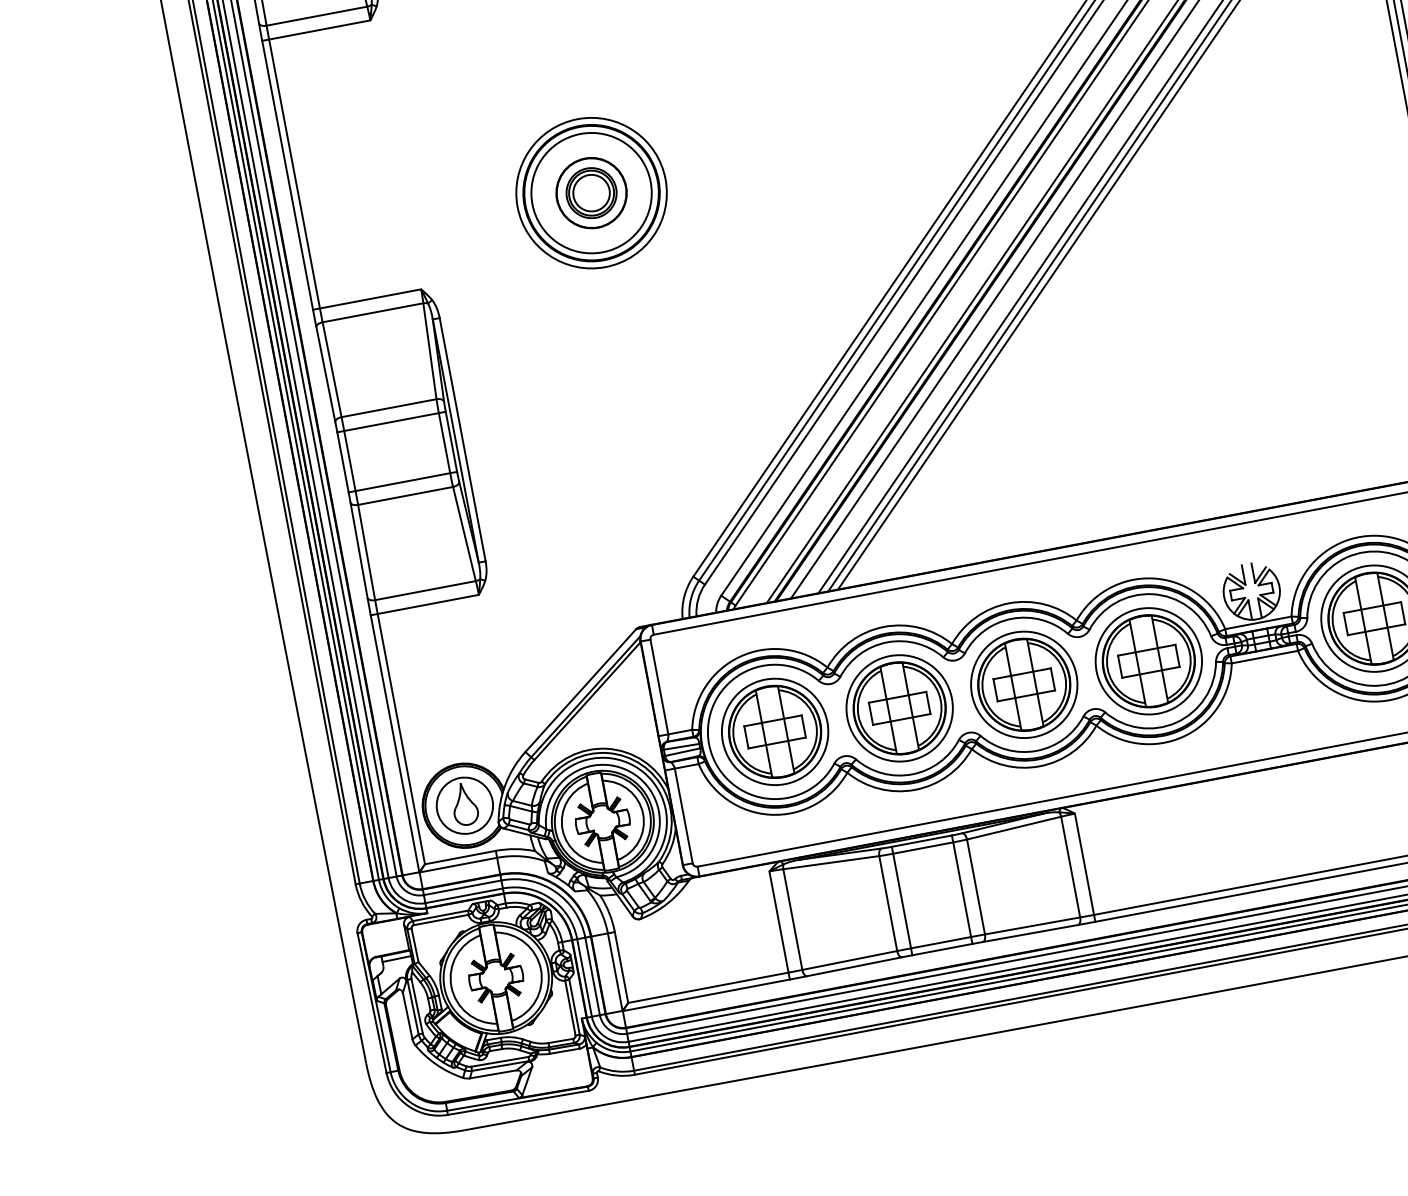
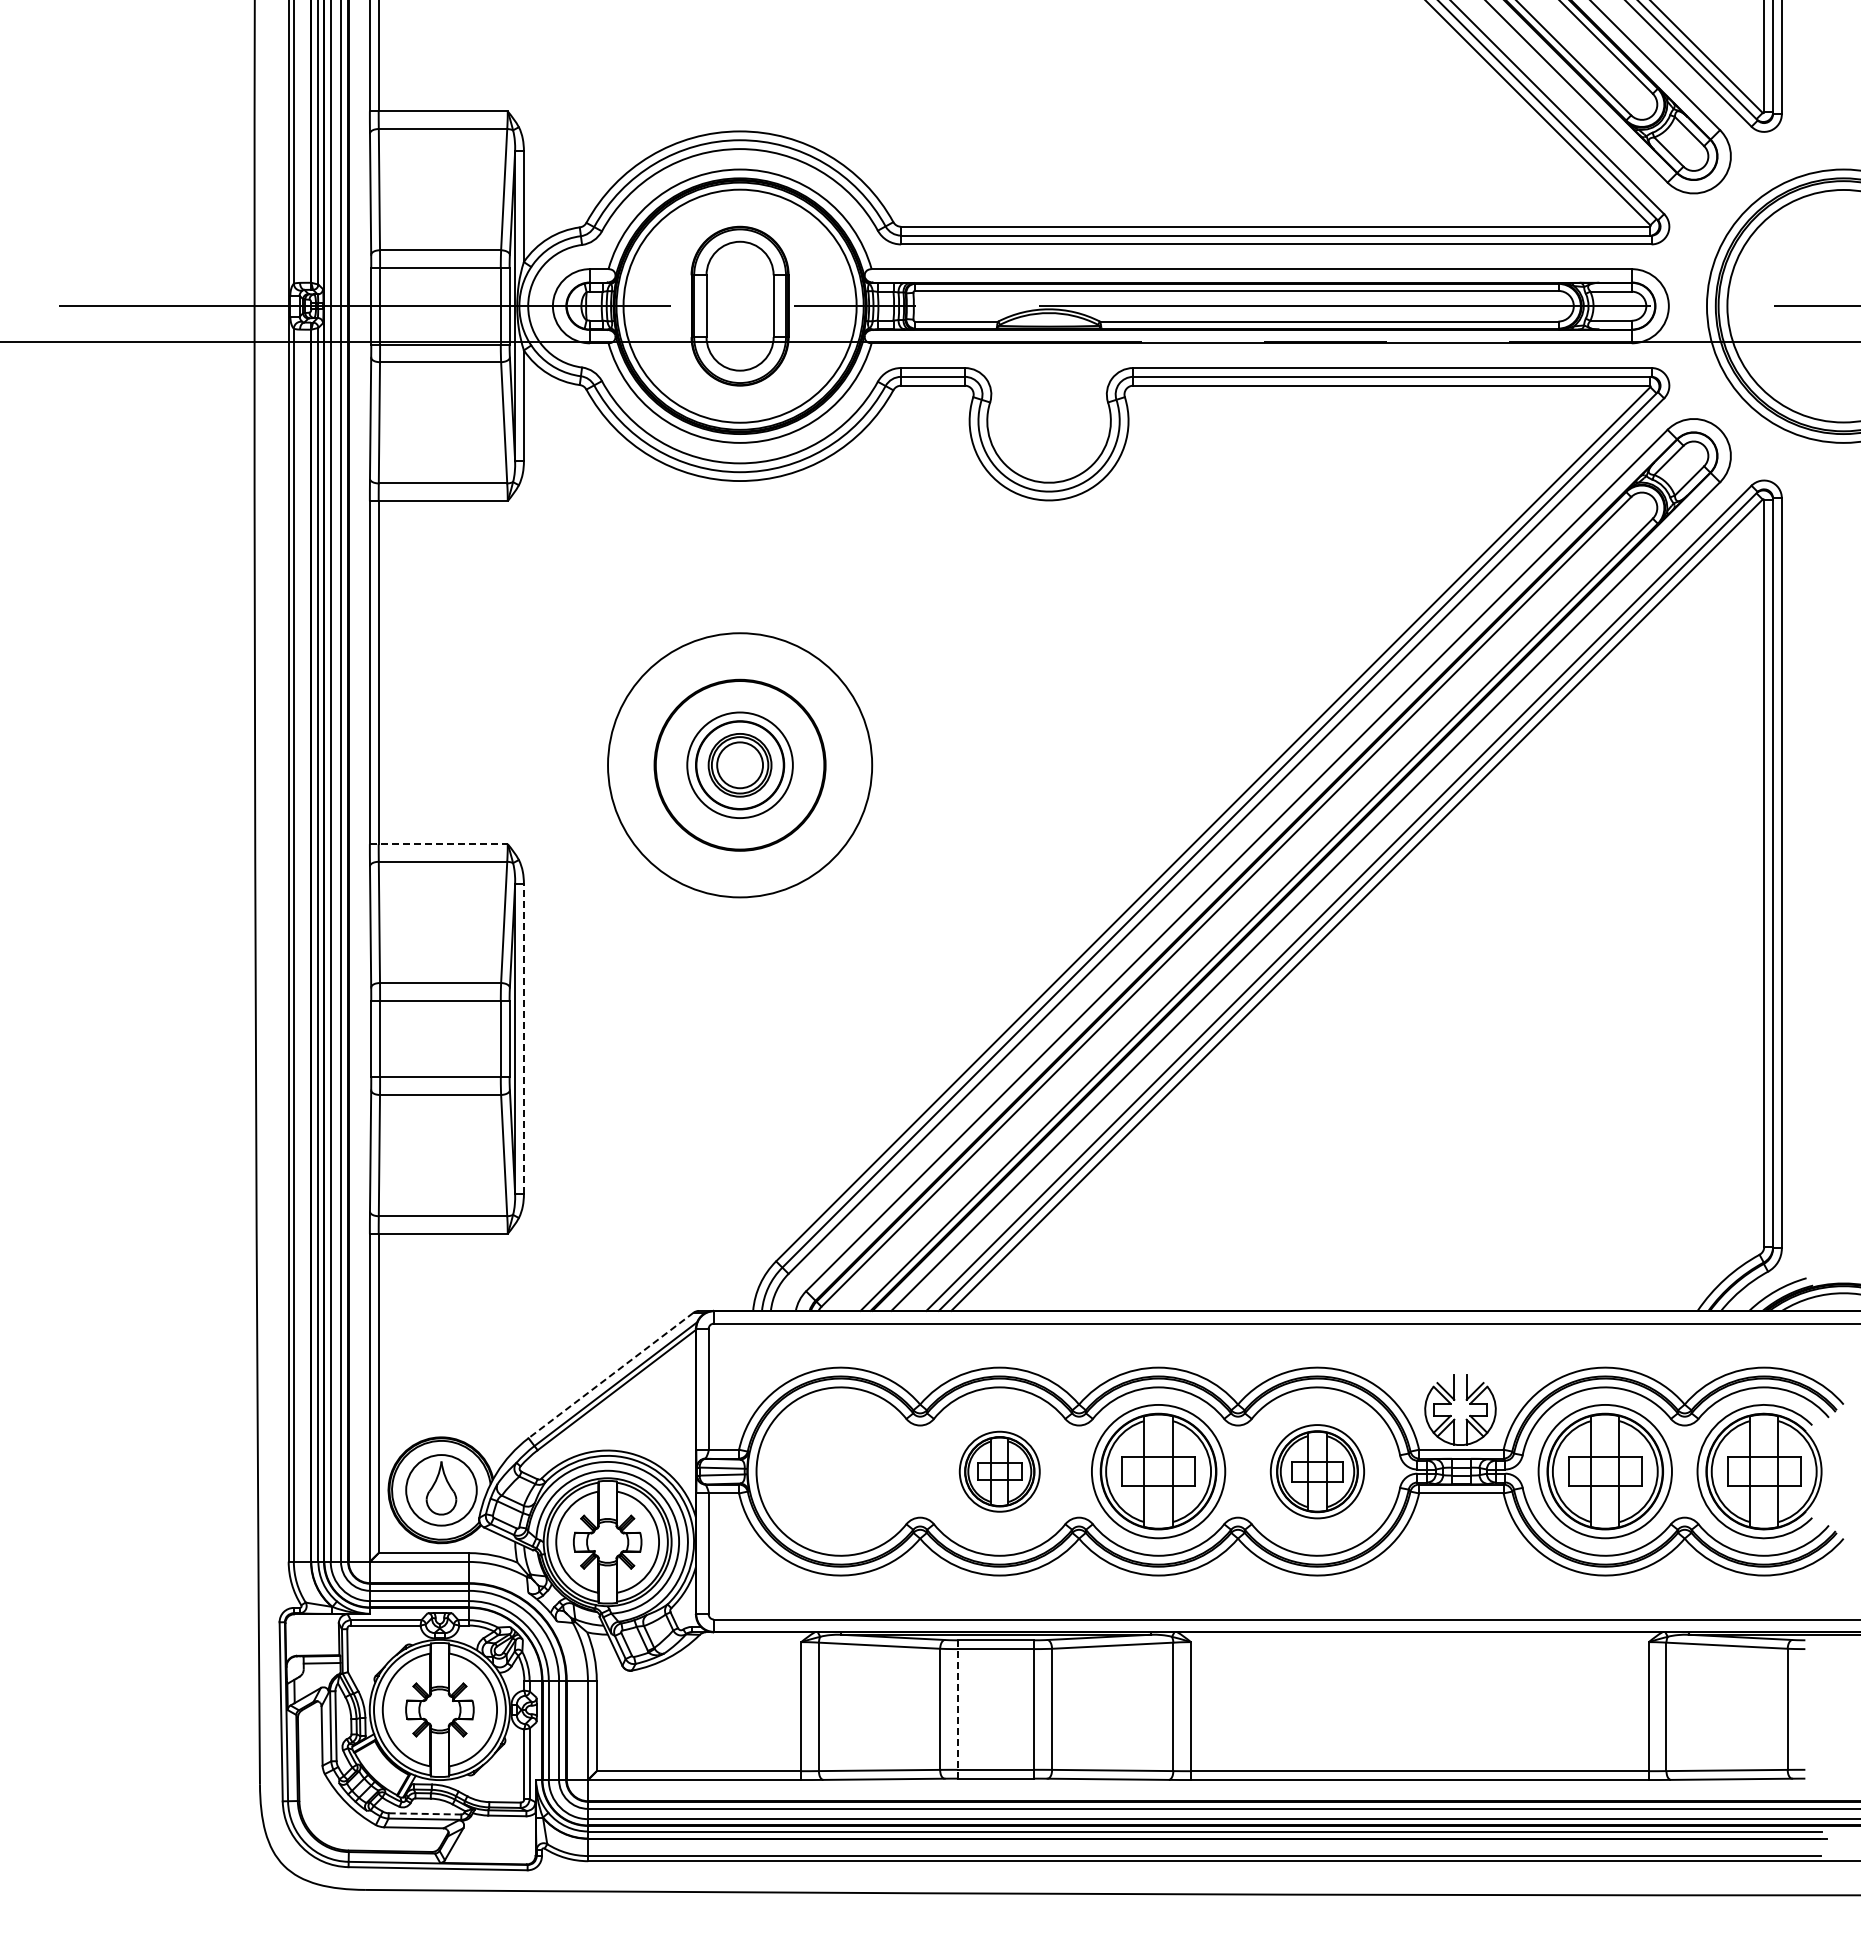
circle: (591, 192) -> (739, 764), size x0.7
circle: (591, 192) -> (739, 764), size x1.4
line: (366, 299) -> (438, 844), solid -> dashed
line: (462, 439) -> (523, 1038), solid -> dashed
part: (1148, 661) -> (1317, 1471), size x0.7
line: (581, 690) -> (611, 1375), solid -> dashed
part: (899, 708) -> (999, 1471), size x0.6
part: (774, 731) -> (840, 1471), removed
line: (901, 900) -> (957, 1708), solid -> dashed
line: (500, 1061) -> (425, 1813), solid -> dashed

